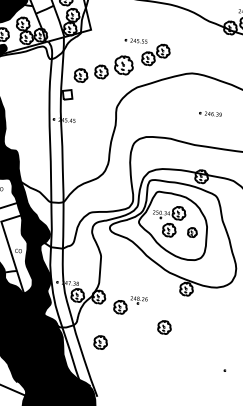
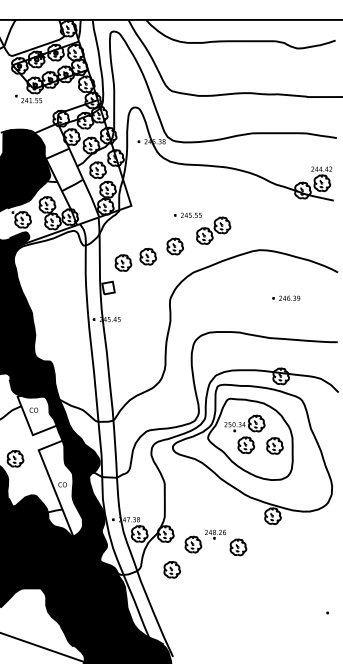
part: (123, 65) -> (174, 246), size x0.71
part: (192, 232) -> (274, 445), size x1.43
part: (164, 327) -> (238, 547), moved
part: (100, 342) -> (171, 569), moved

